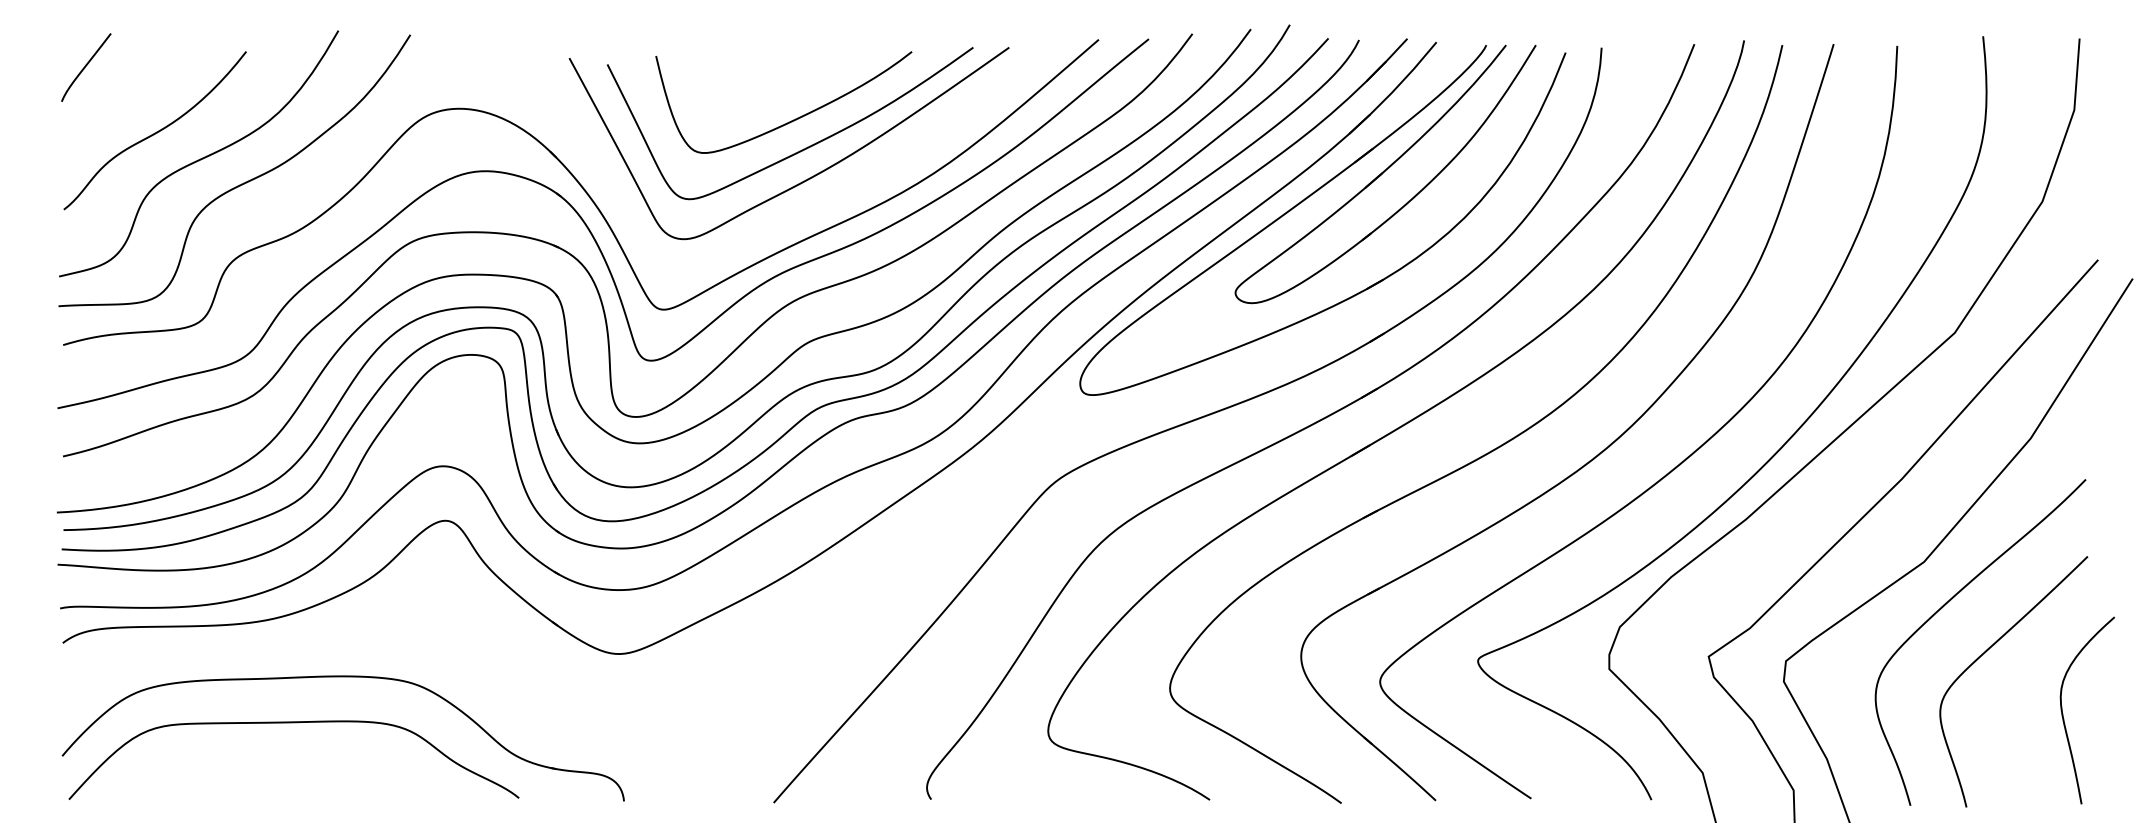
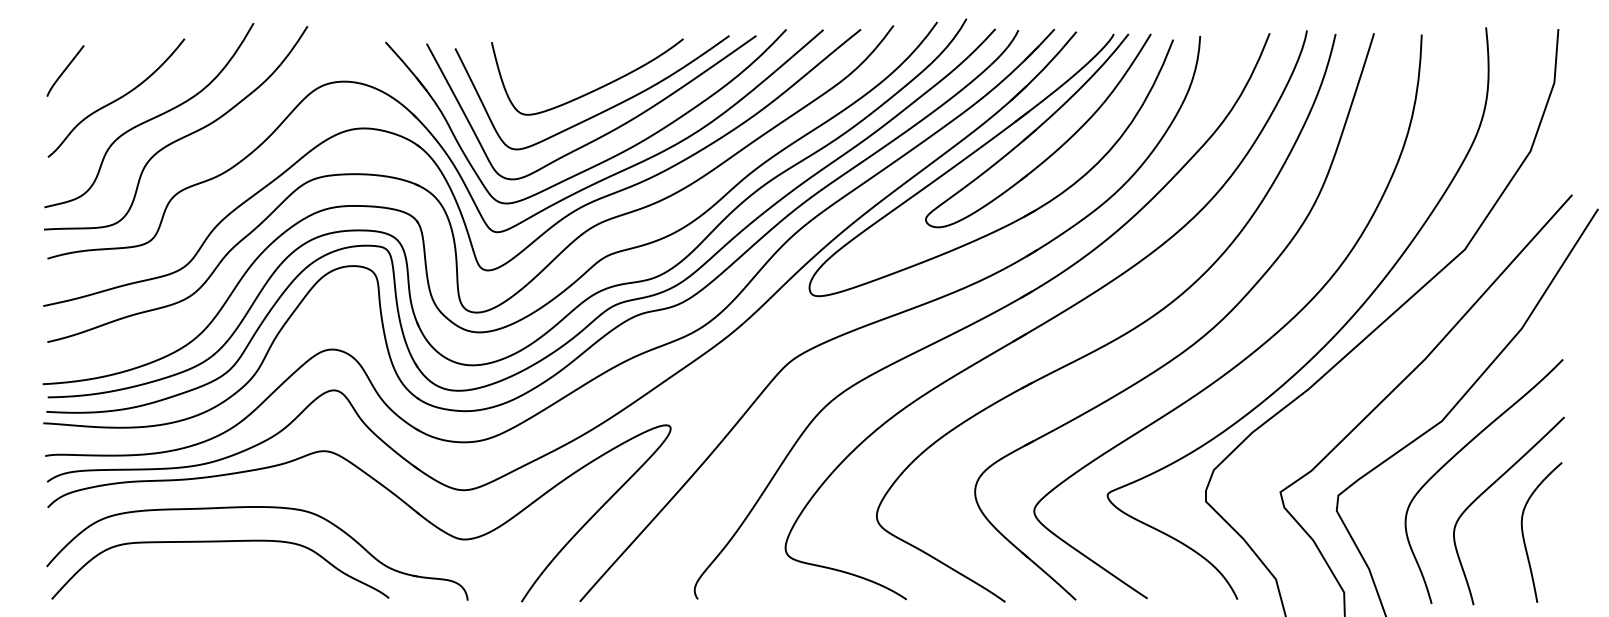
curve: (86, 66) -> (65, 70), moved
part: (809, 212) -> (606, 159), added
part: (509, 648) -> (381, 486), added
curve: (2063, 713) -> (1523, 534), moved

